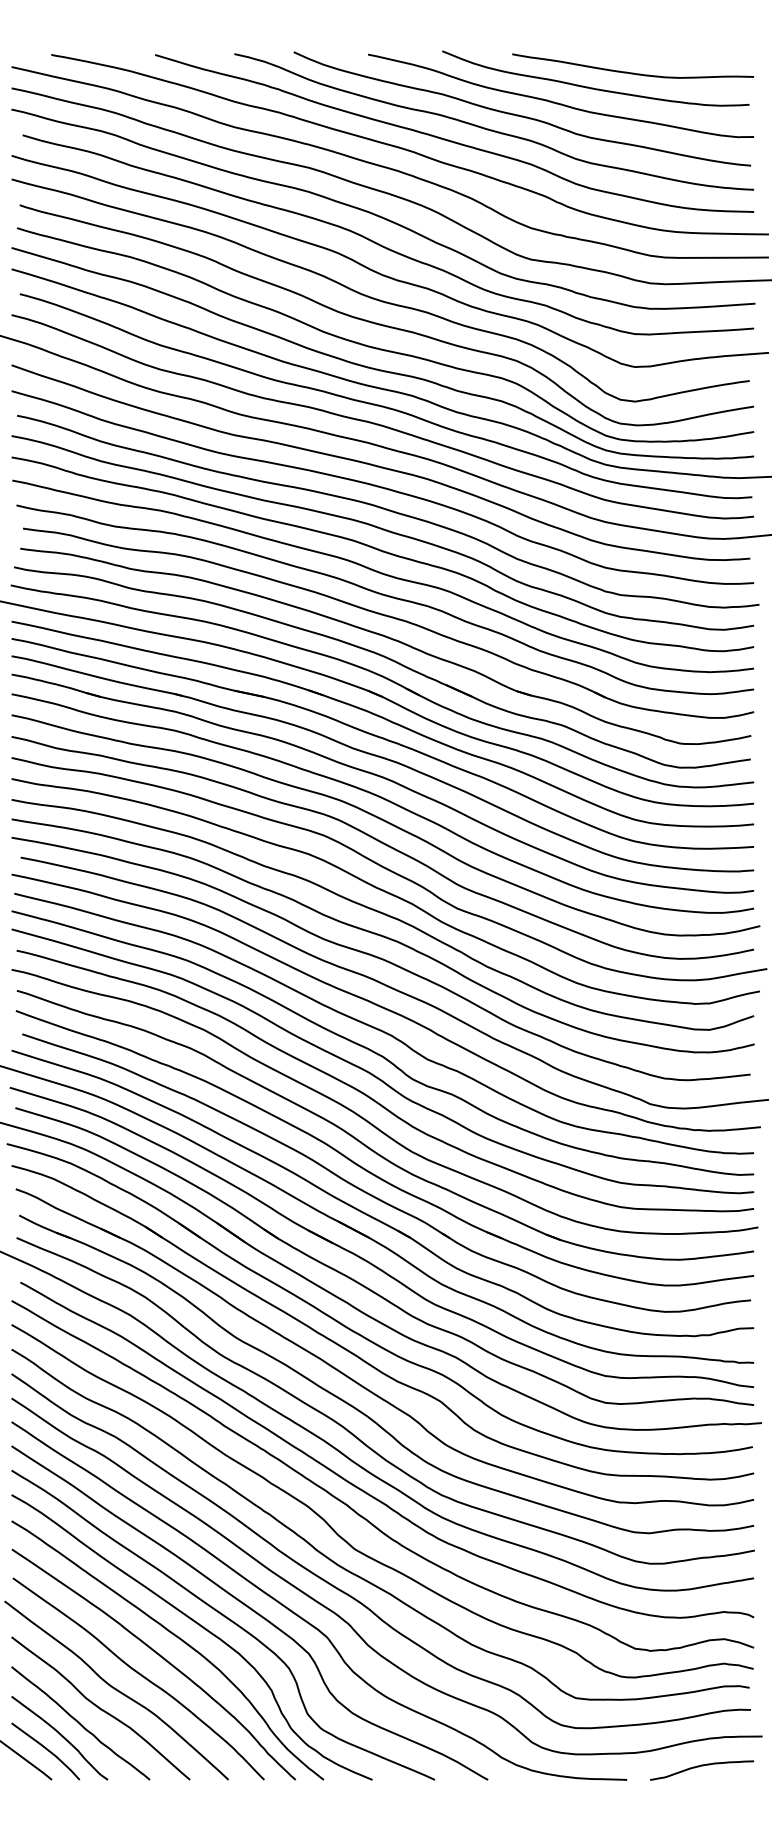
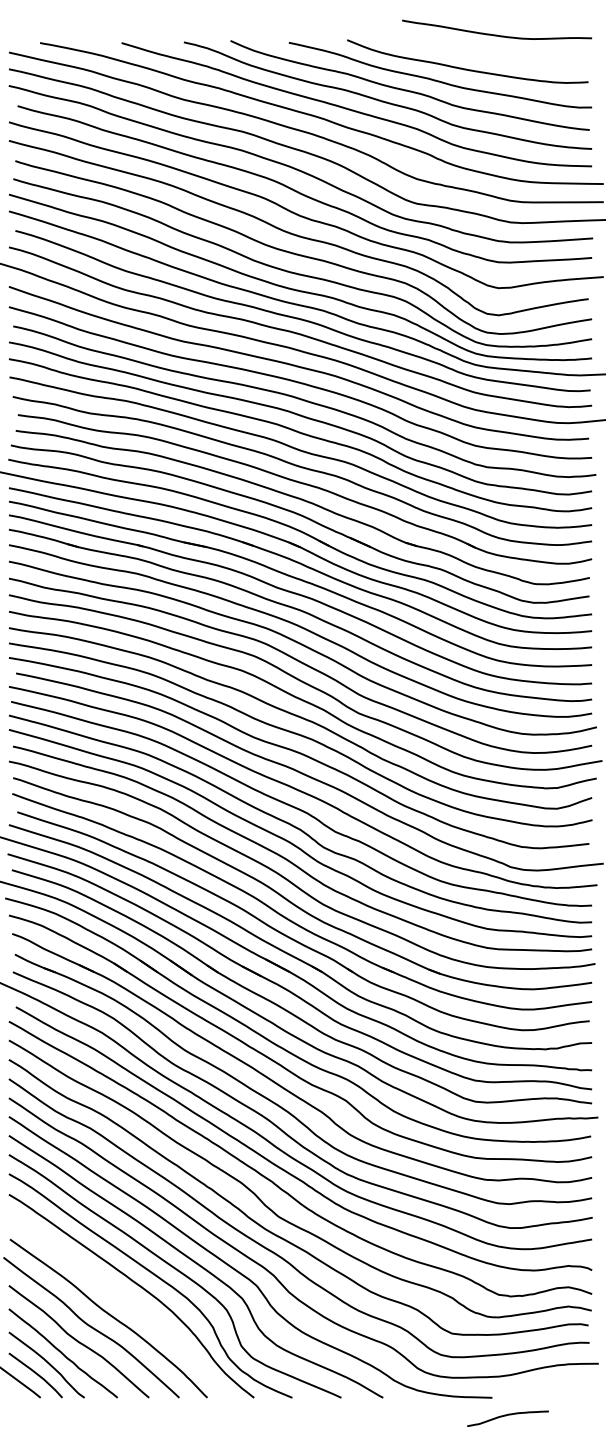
curve: (633, 72) -> (497, 34), moved
curve: (160, 1657) -> (125, 1301), removed
curve: (702, 1766) -> (508, 1415), moved

